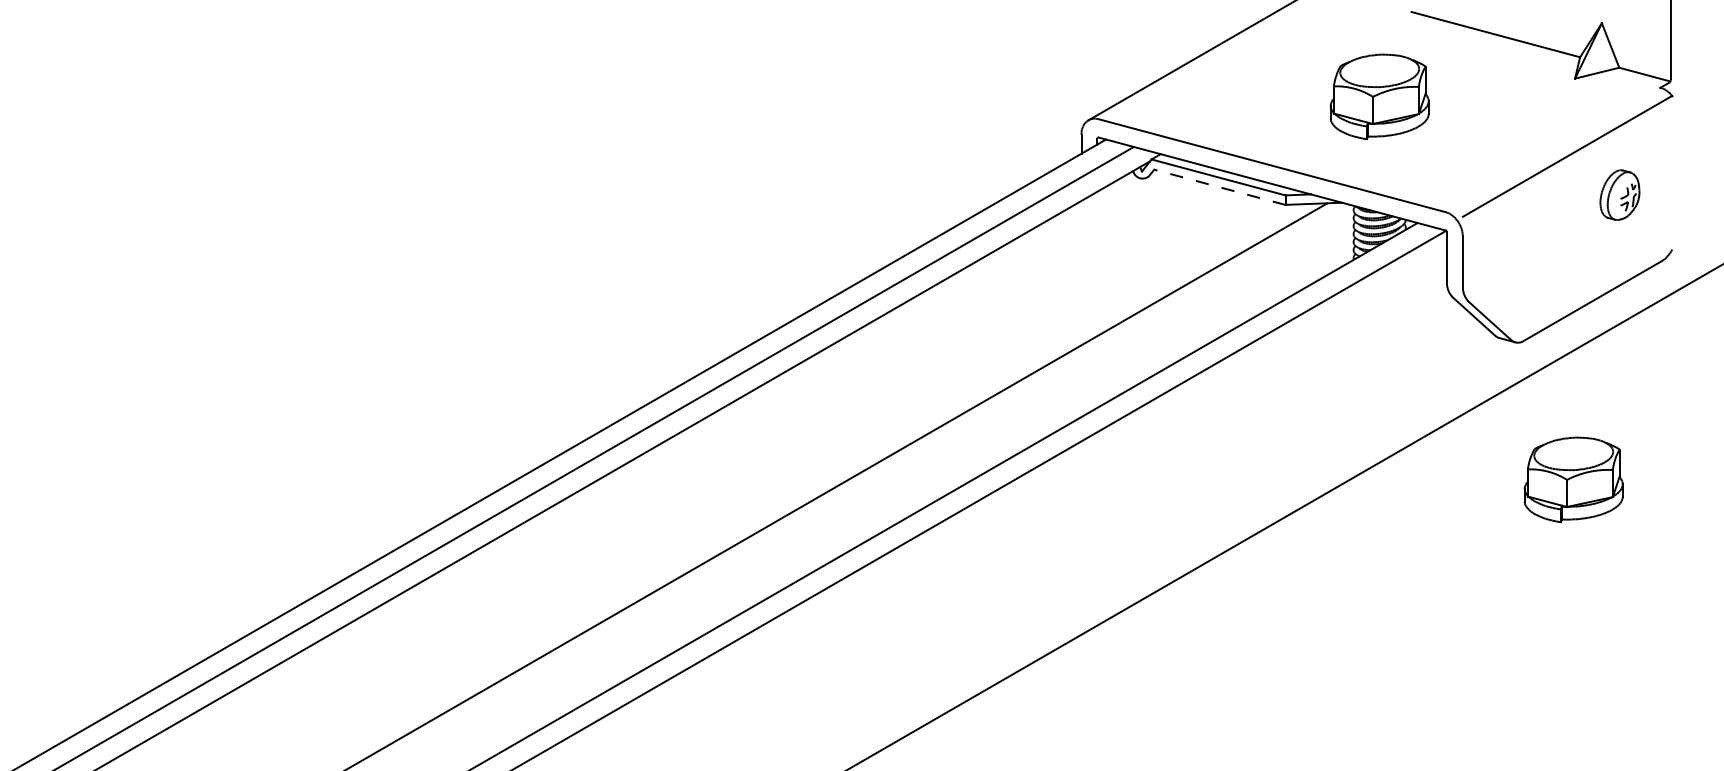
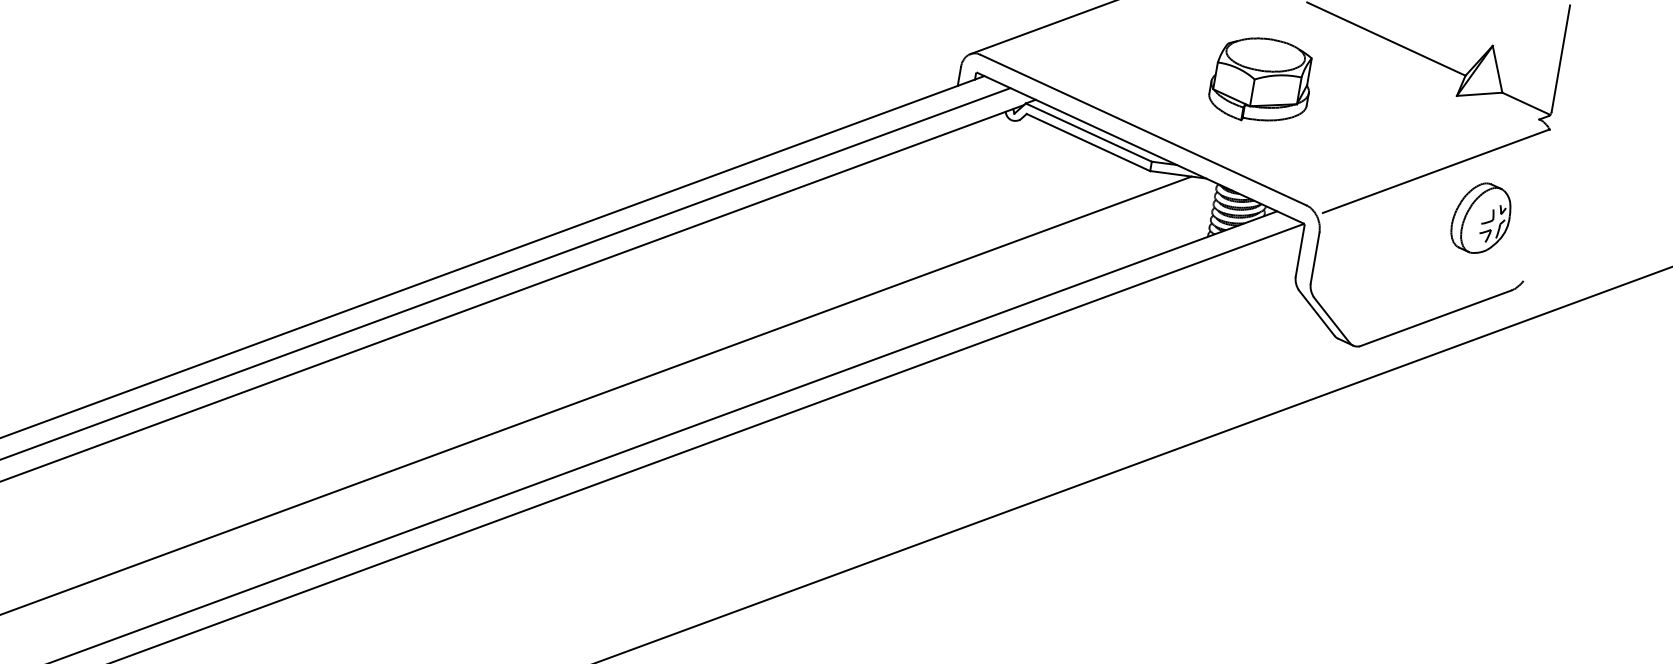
line: (1219, 187) -> (1088, 142), dashed -> solid
part: (1619, 194) -> (1480, 217), size x1.43
part: (1573, 479) -> (1387, 490), removed

